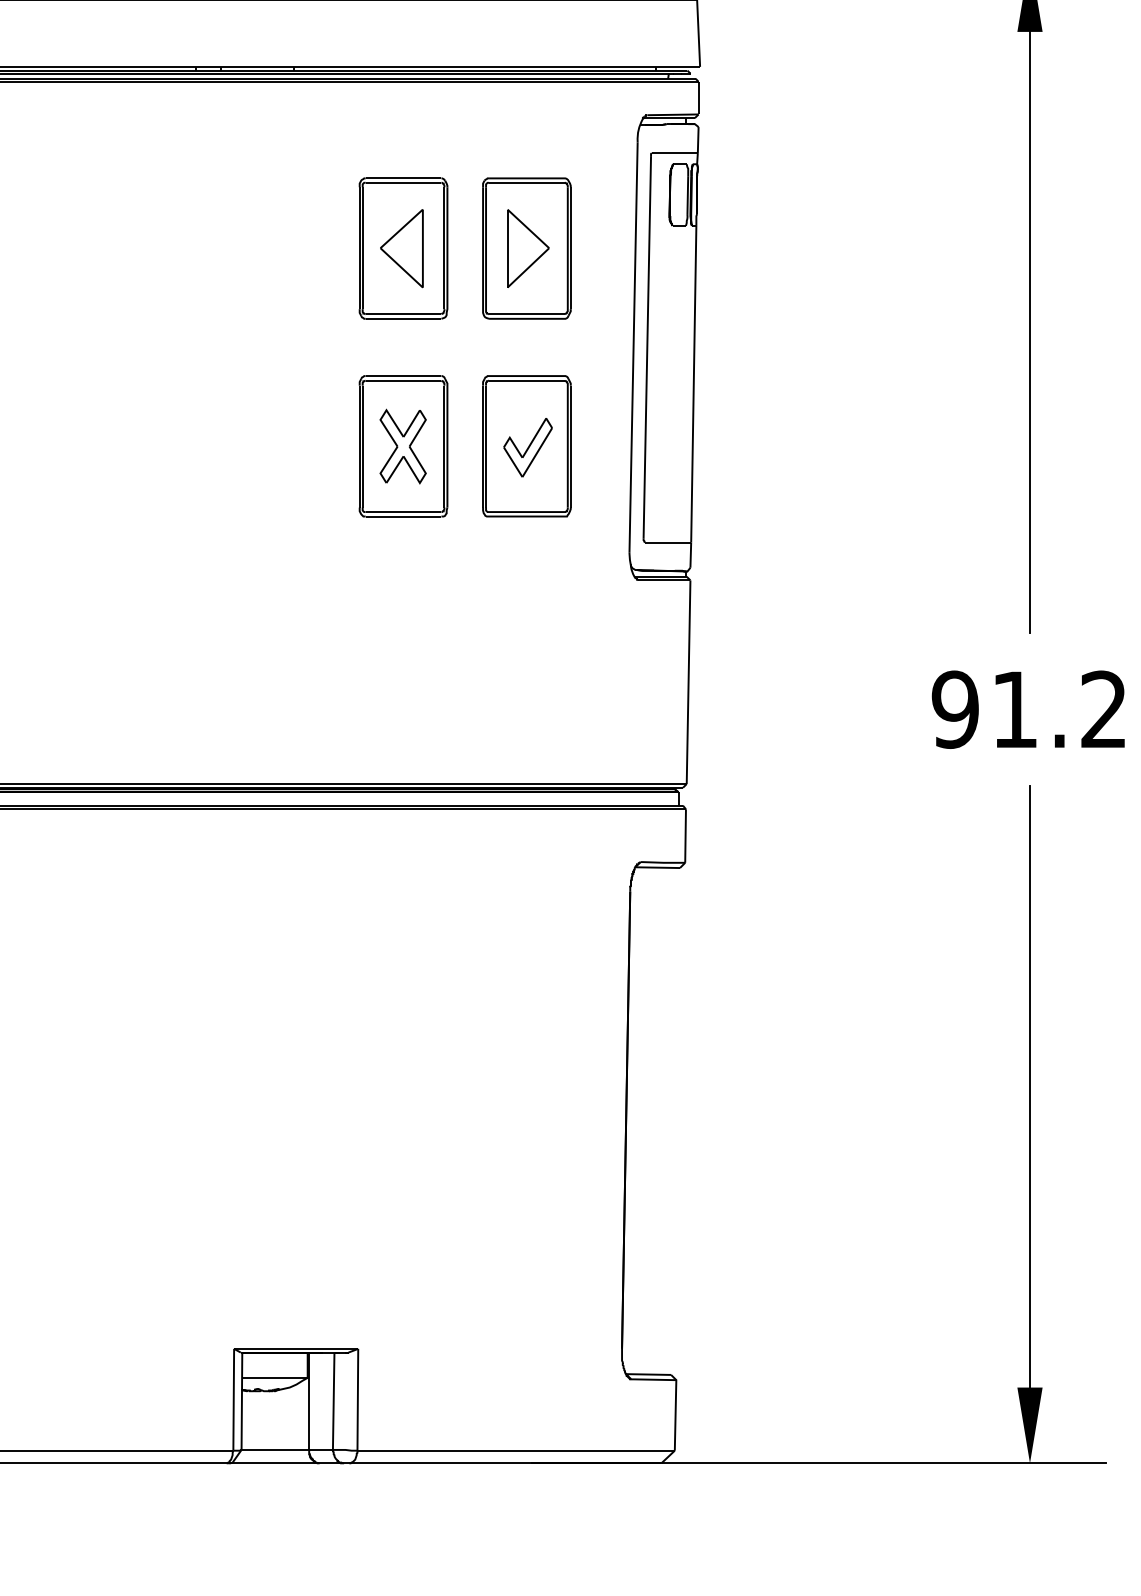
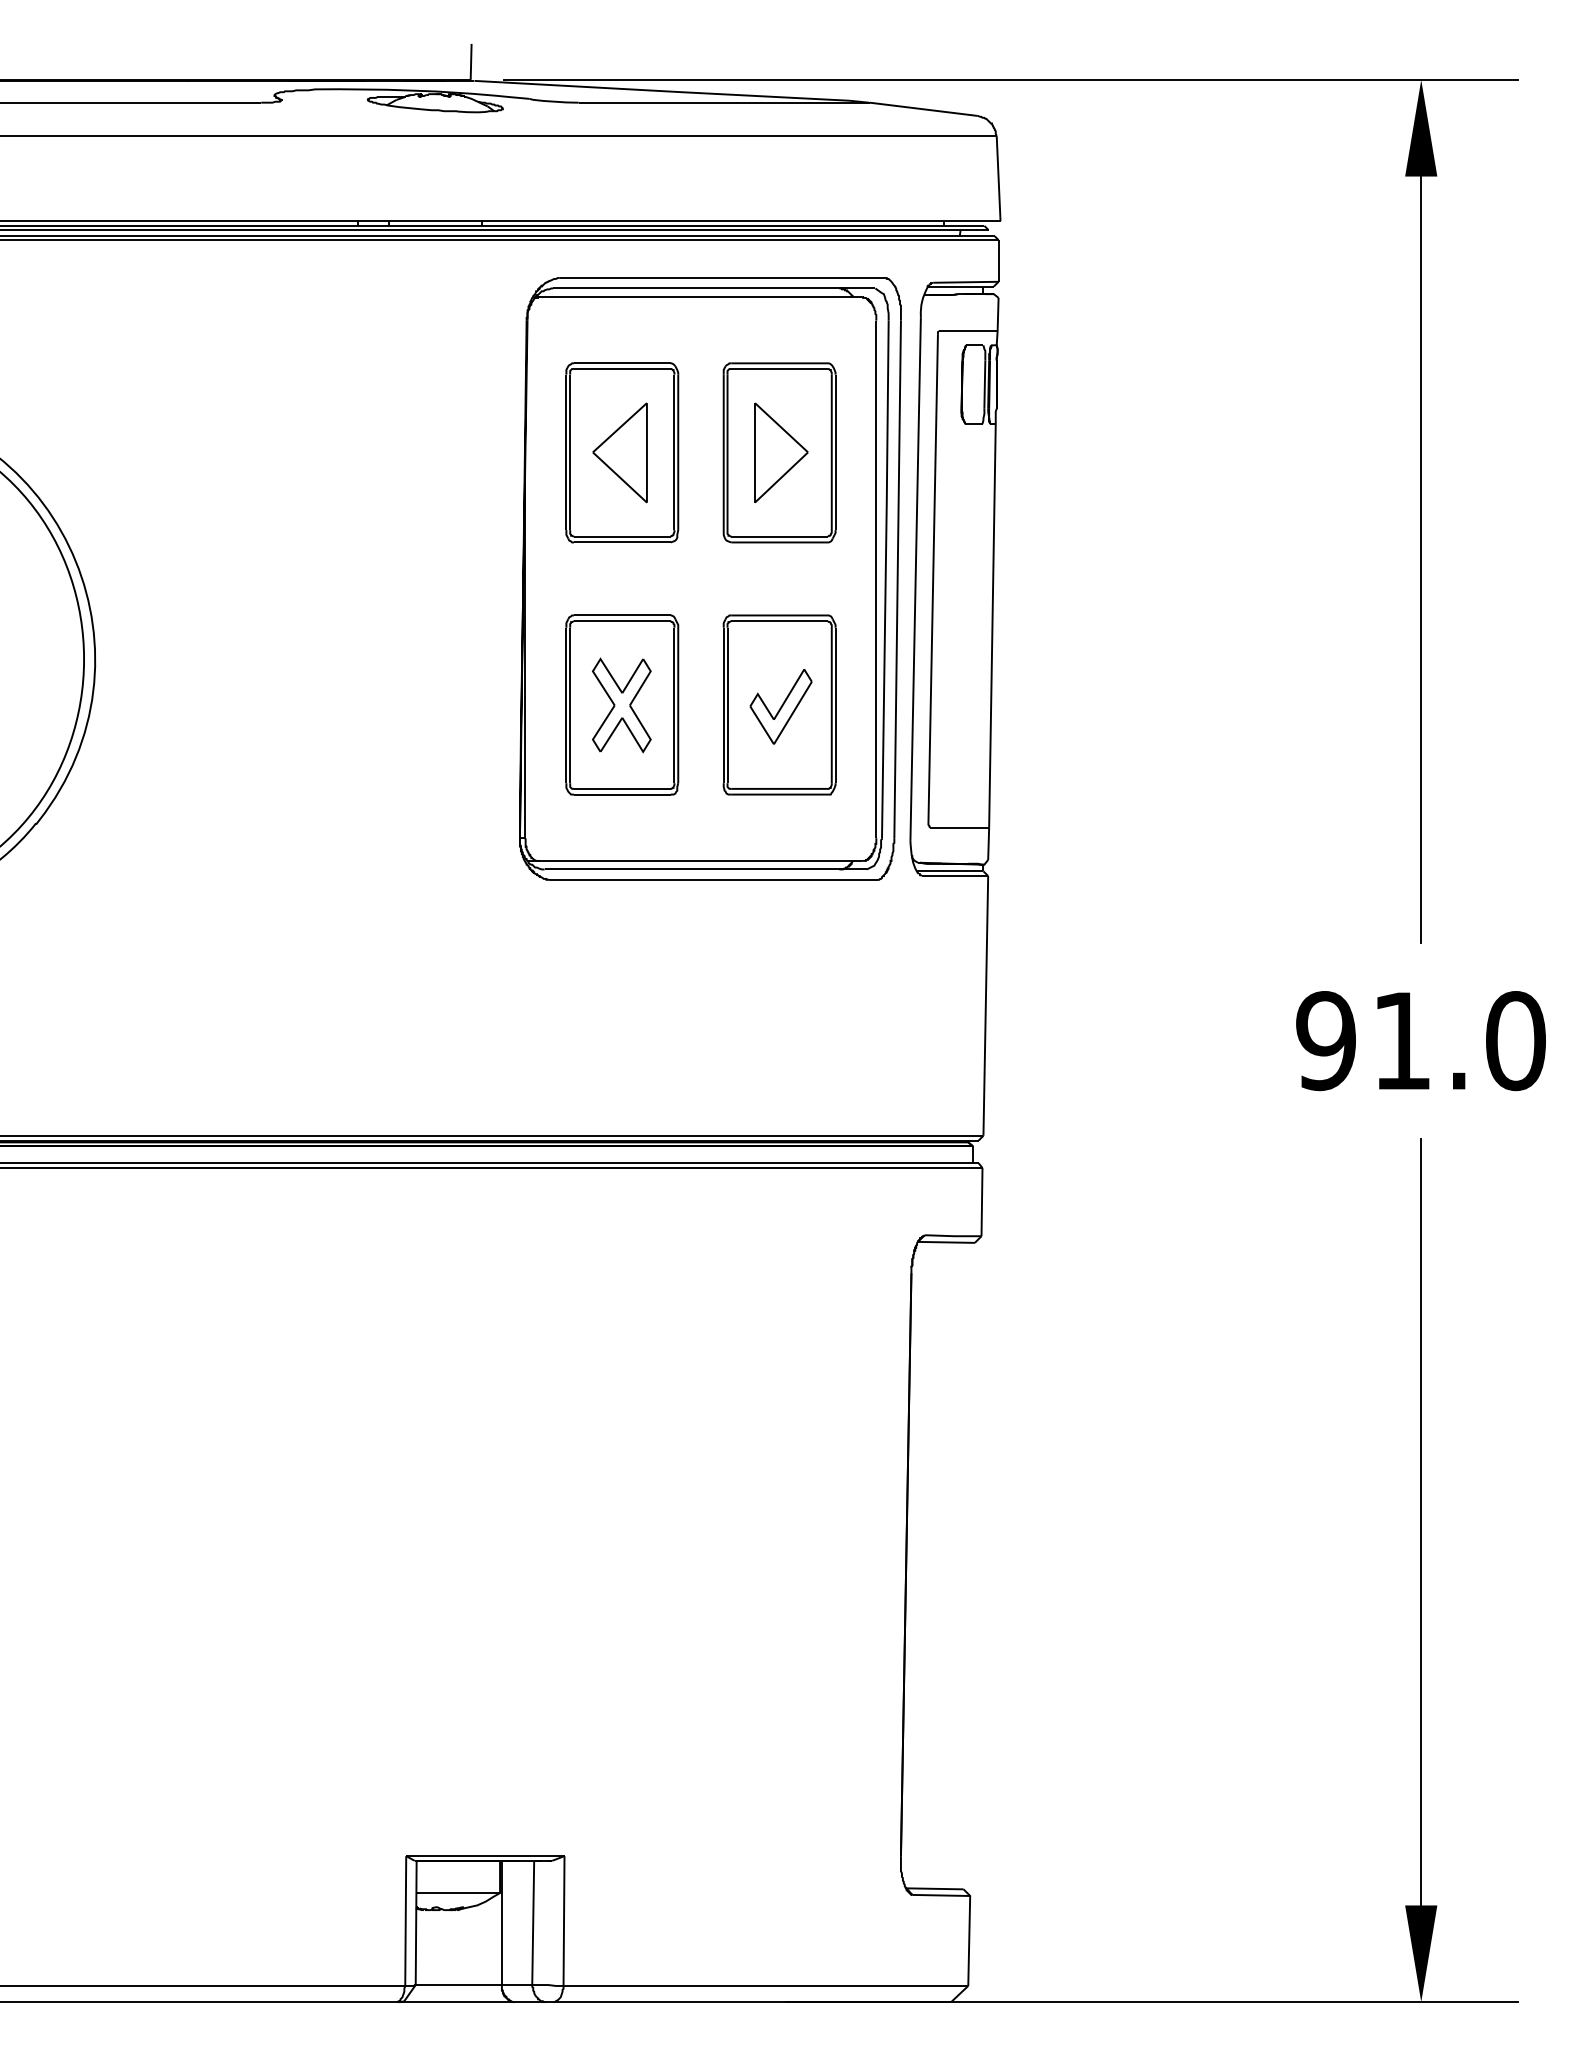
part: (472, 347) -> (710, 578), added
text: (1103, 710) -> (1515, 1041), 91.2 -> 91.0

